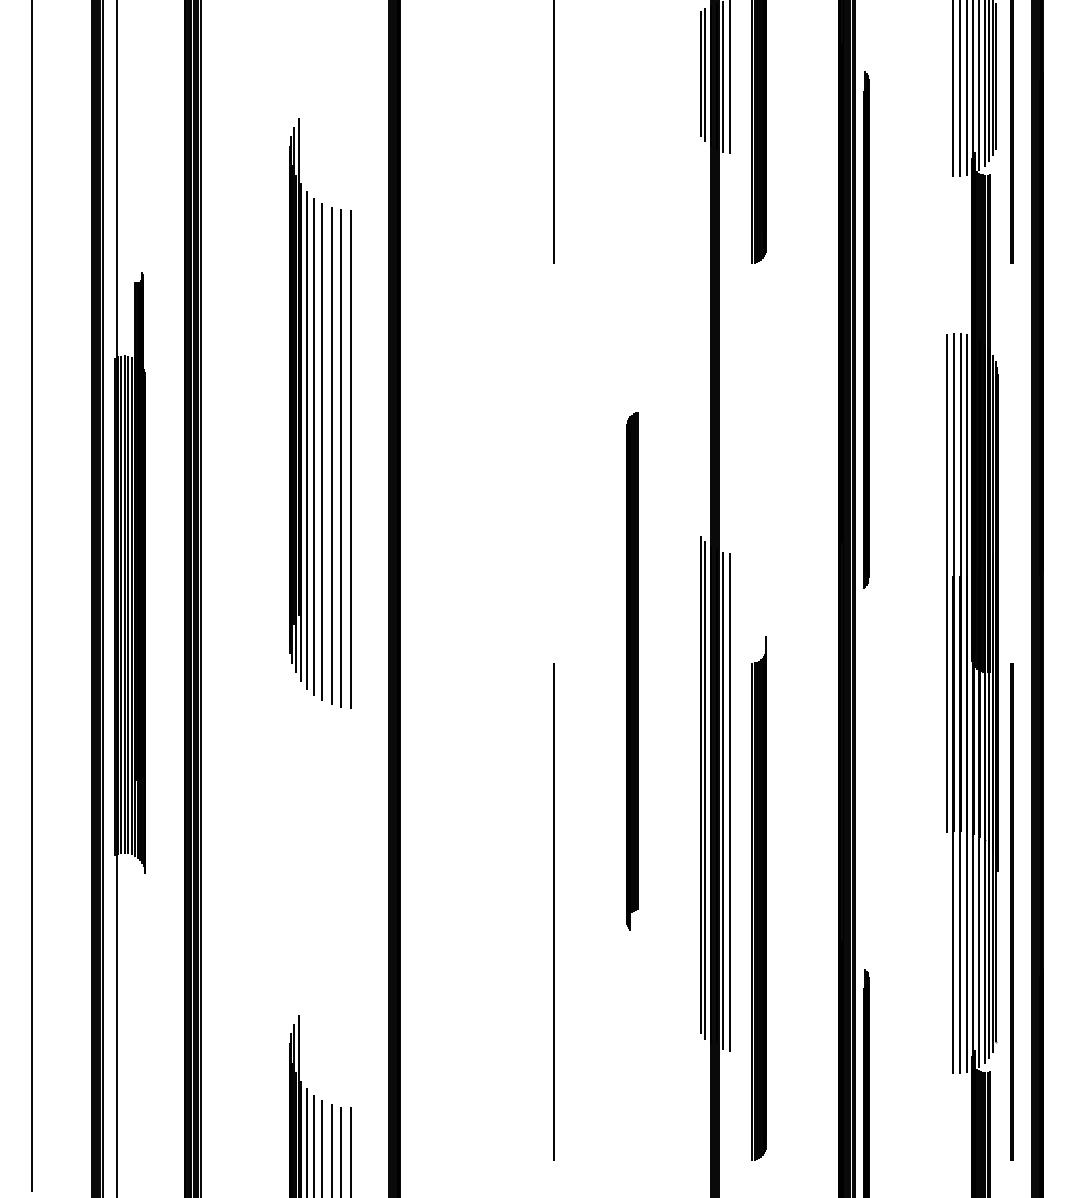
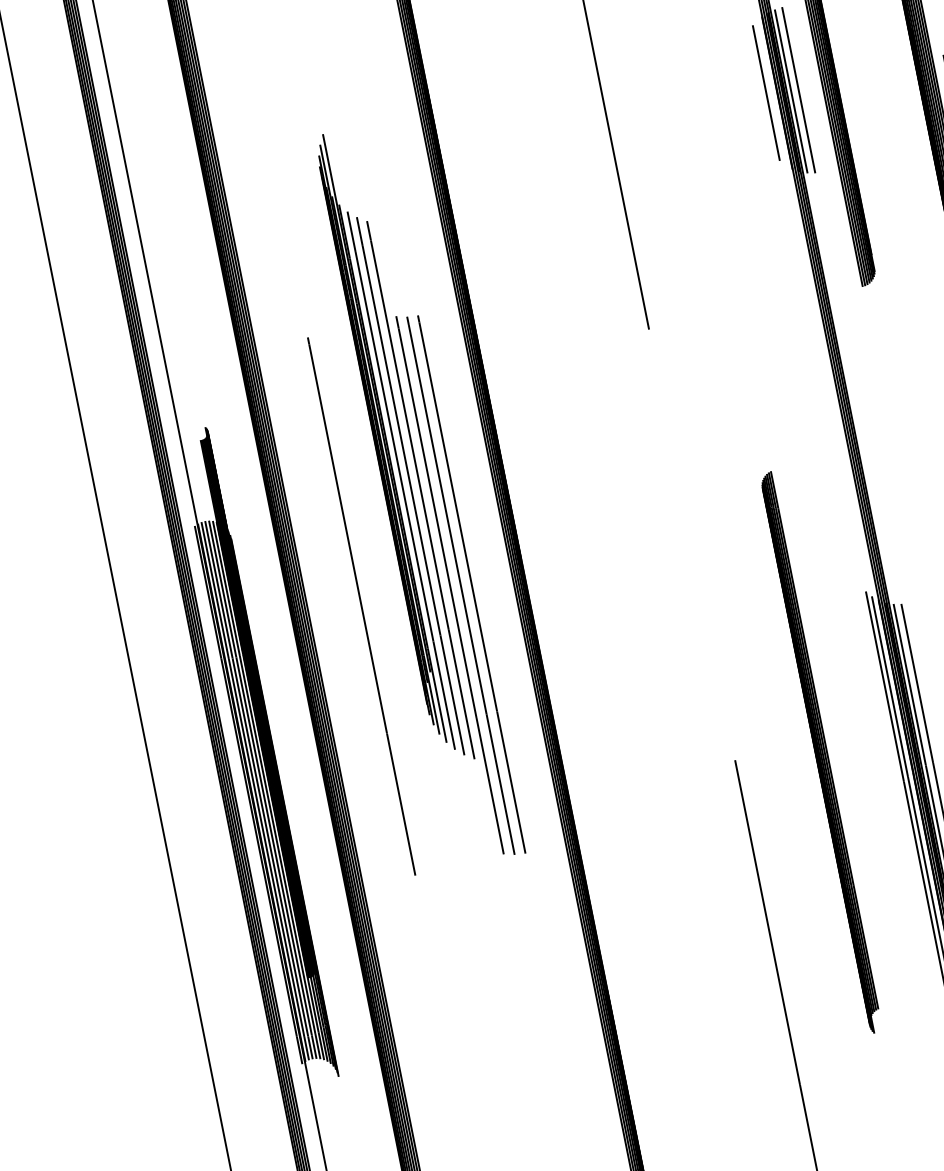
line: (705, 74) -> (771, 92), removed
part: (305, 409) -> (393, 447), moved
line: (248, 459) -> (361, 606), added

